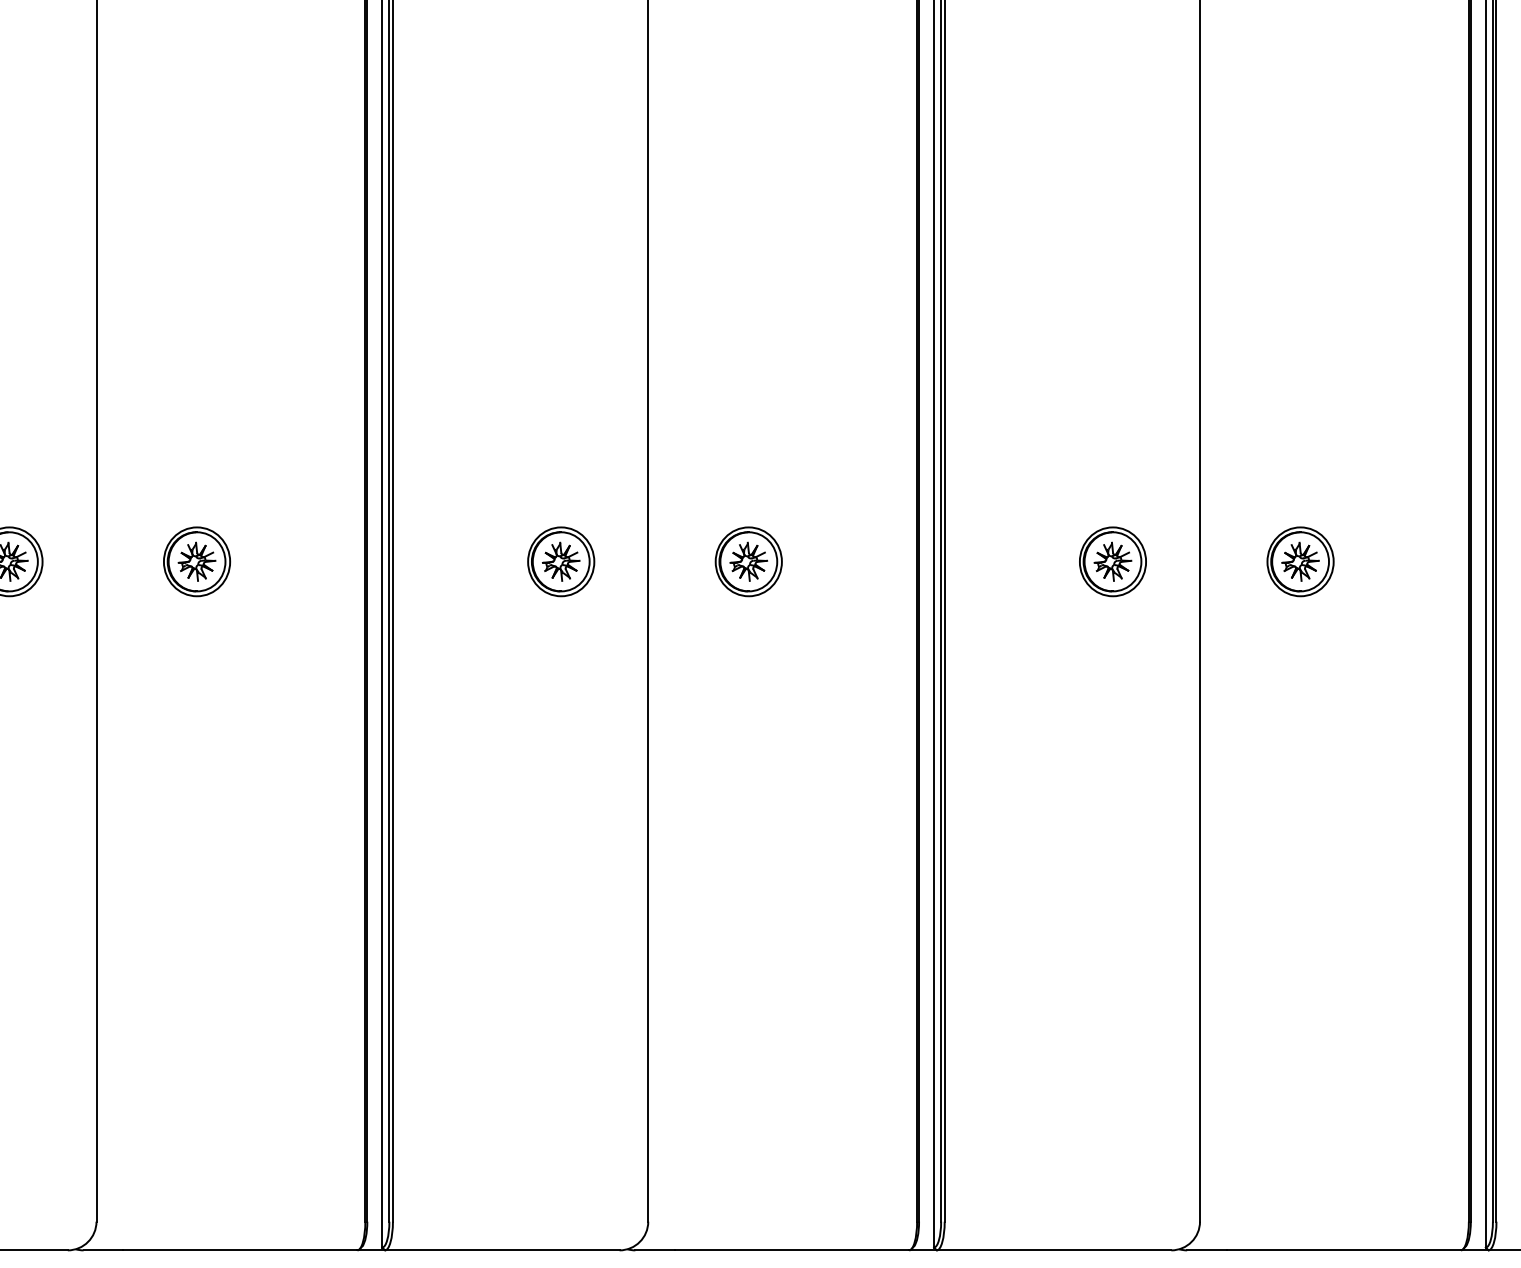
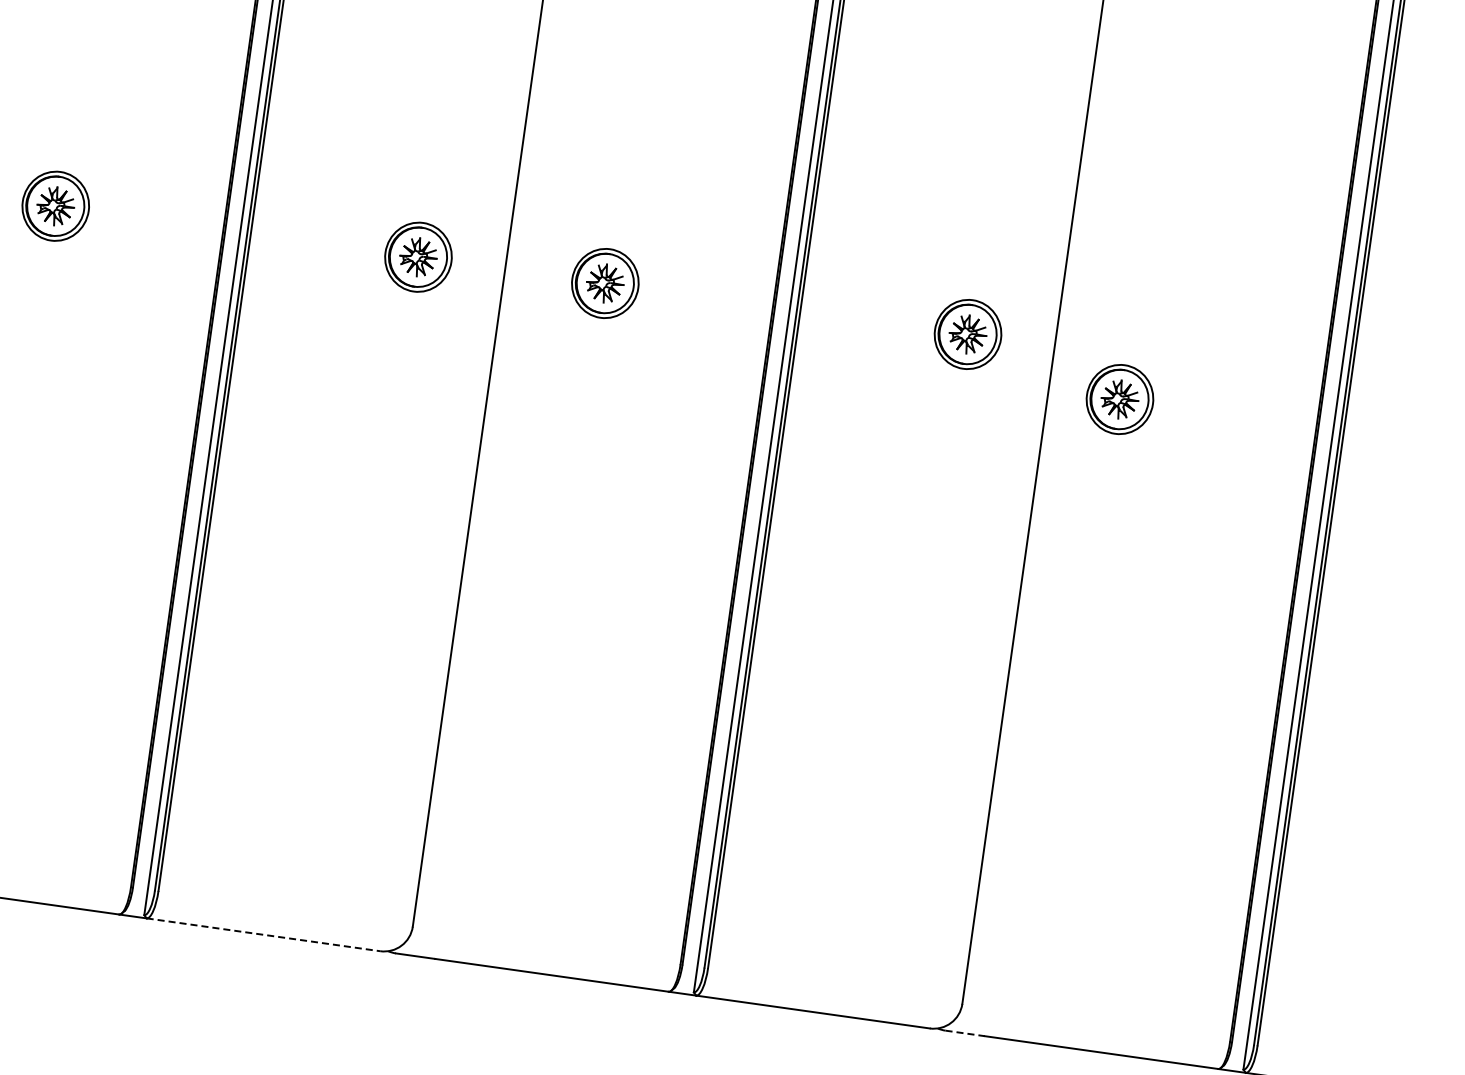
part: (1300, 561) -> (1119, 399), moved
line: (502, 1250) -> (263, 934), solid -> dashed
line: (1206, 1250) -> (964, 1033), solid -> dashed

